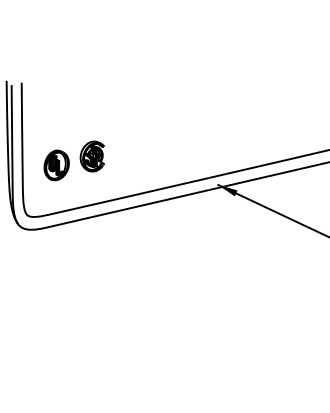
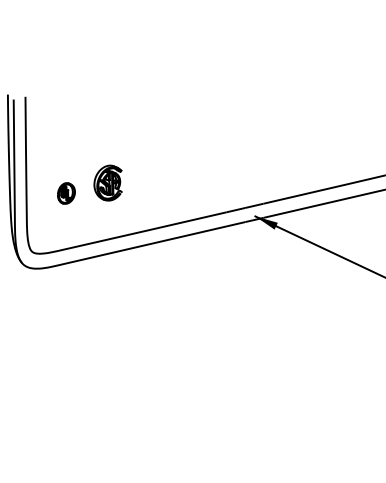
part: (56, 165) -> (66, 193), size x0.6

